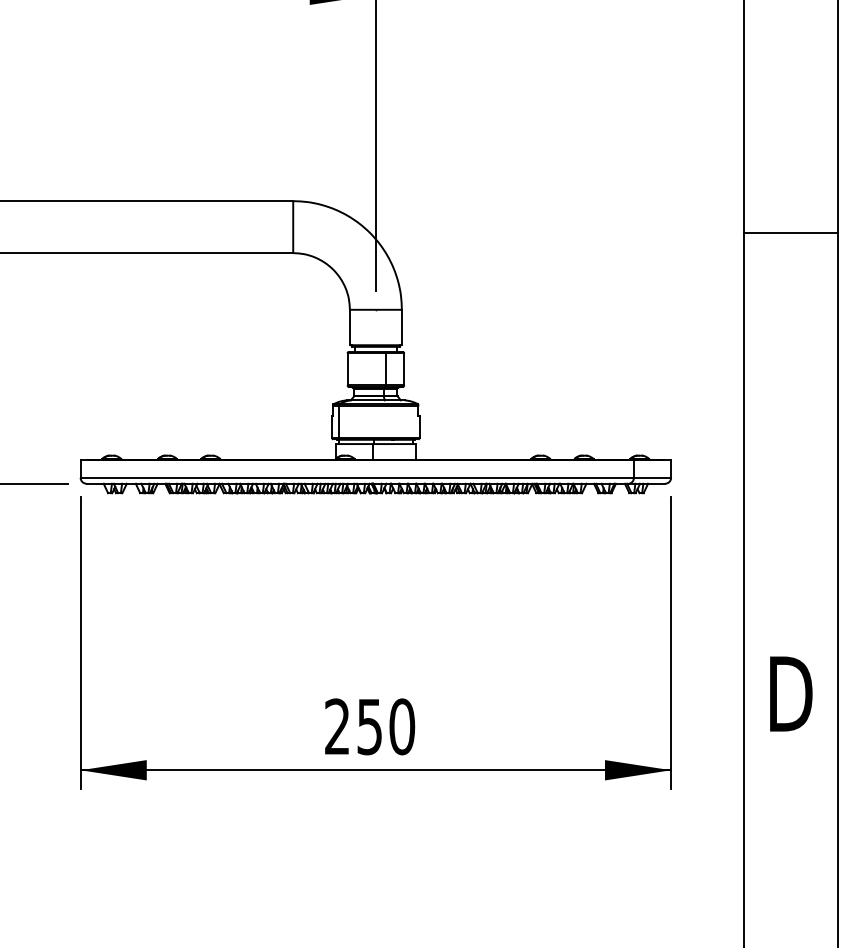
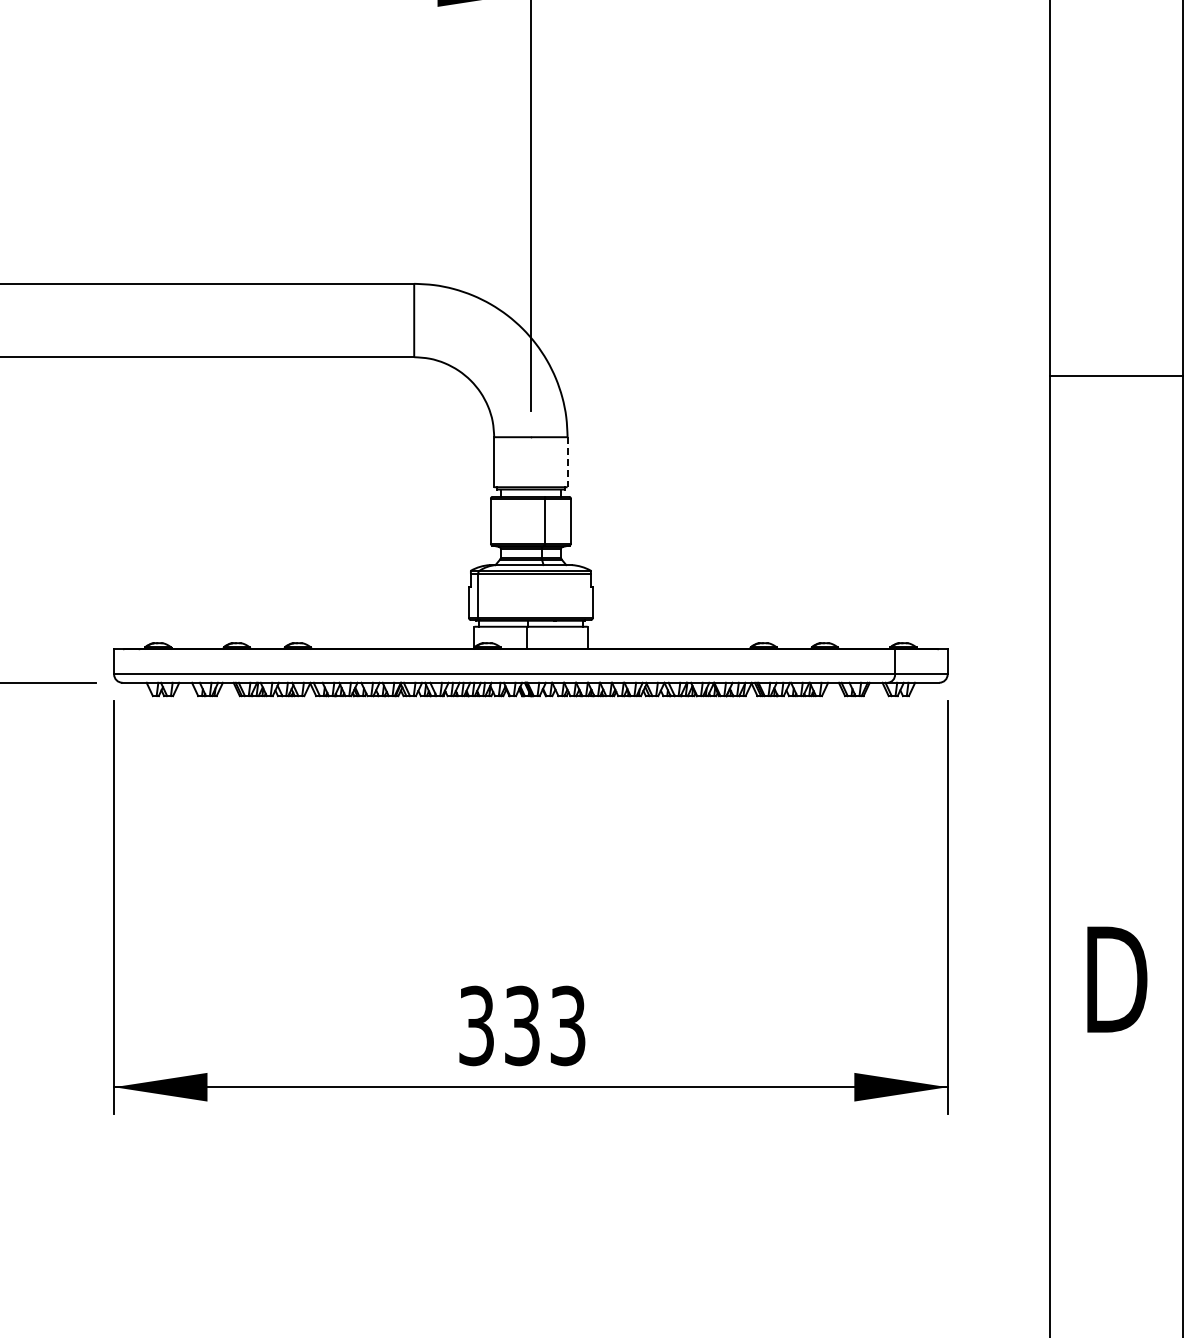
line: (790, 232) -> (1116, 376), moved
line: (401, 327) -> (567, 462), solid -> dashed
text: (369, 726) -> (522, 1025), 250 -> 333

